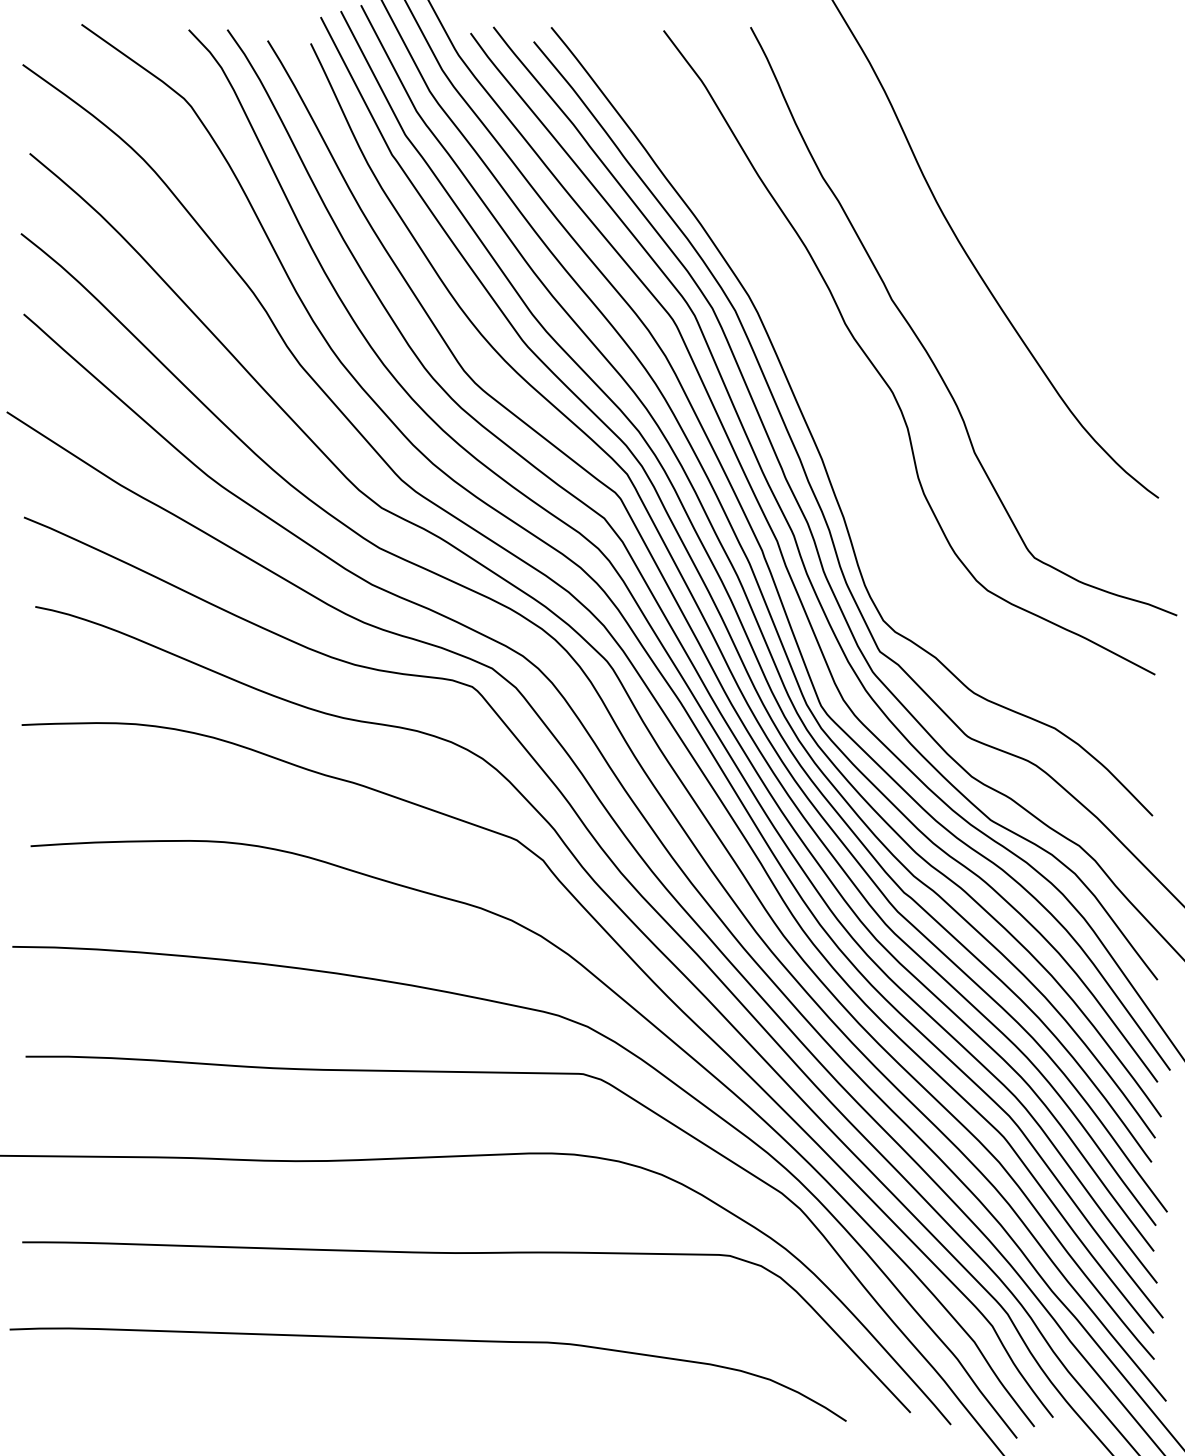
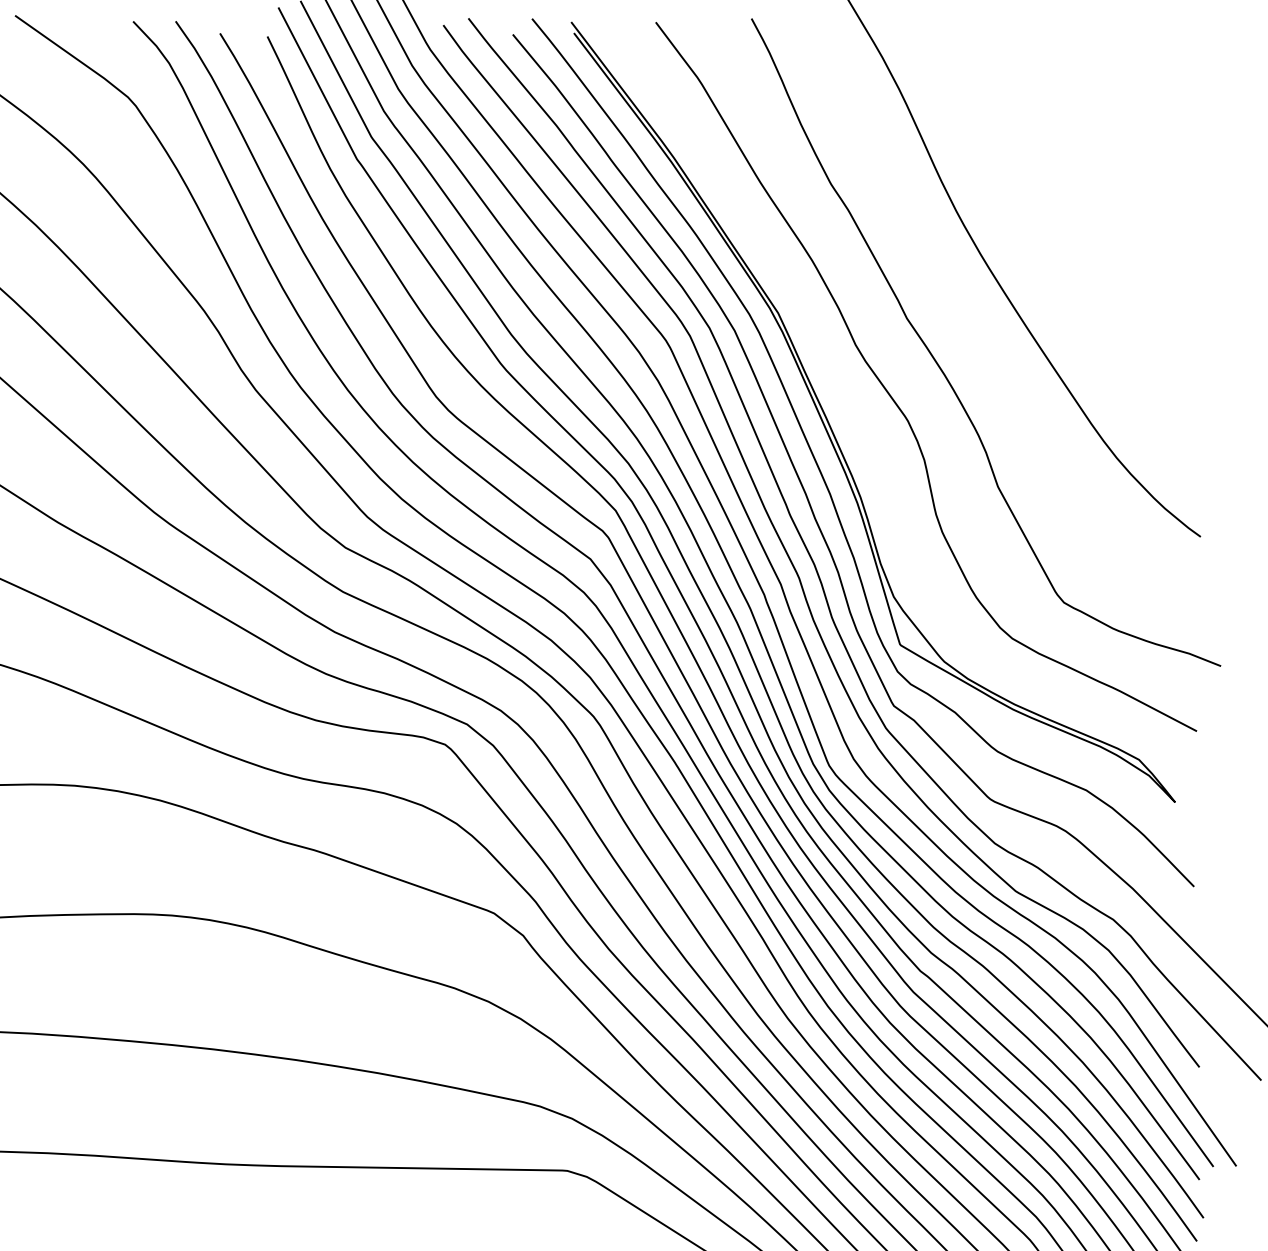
curve: (824, 400) -> (832, 429), added

